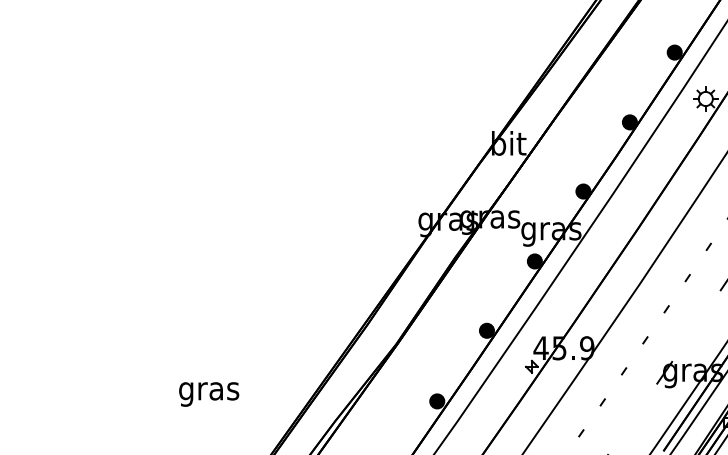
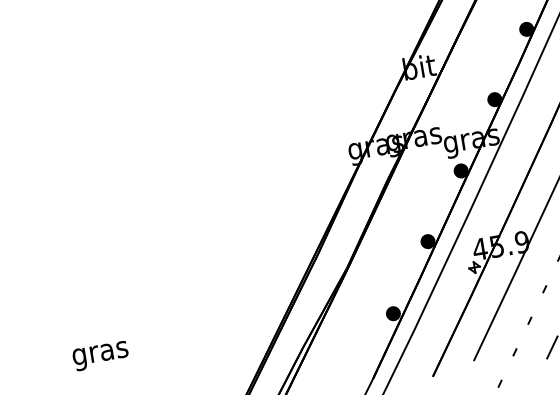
text: (209, 394) -> (101, 356), moved

